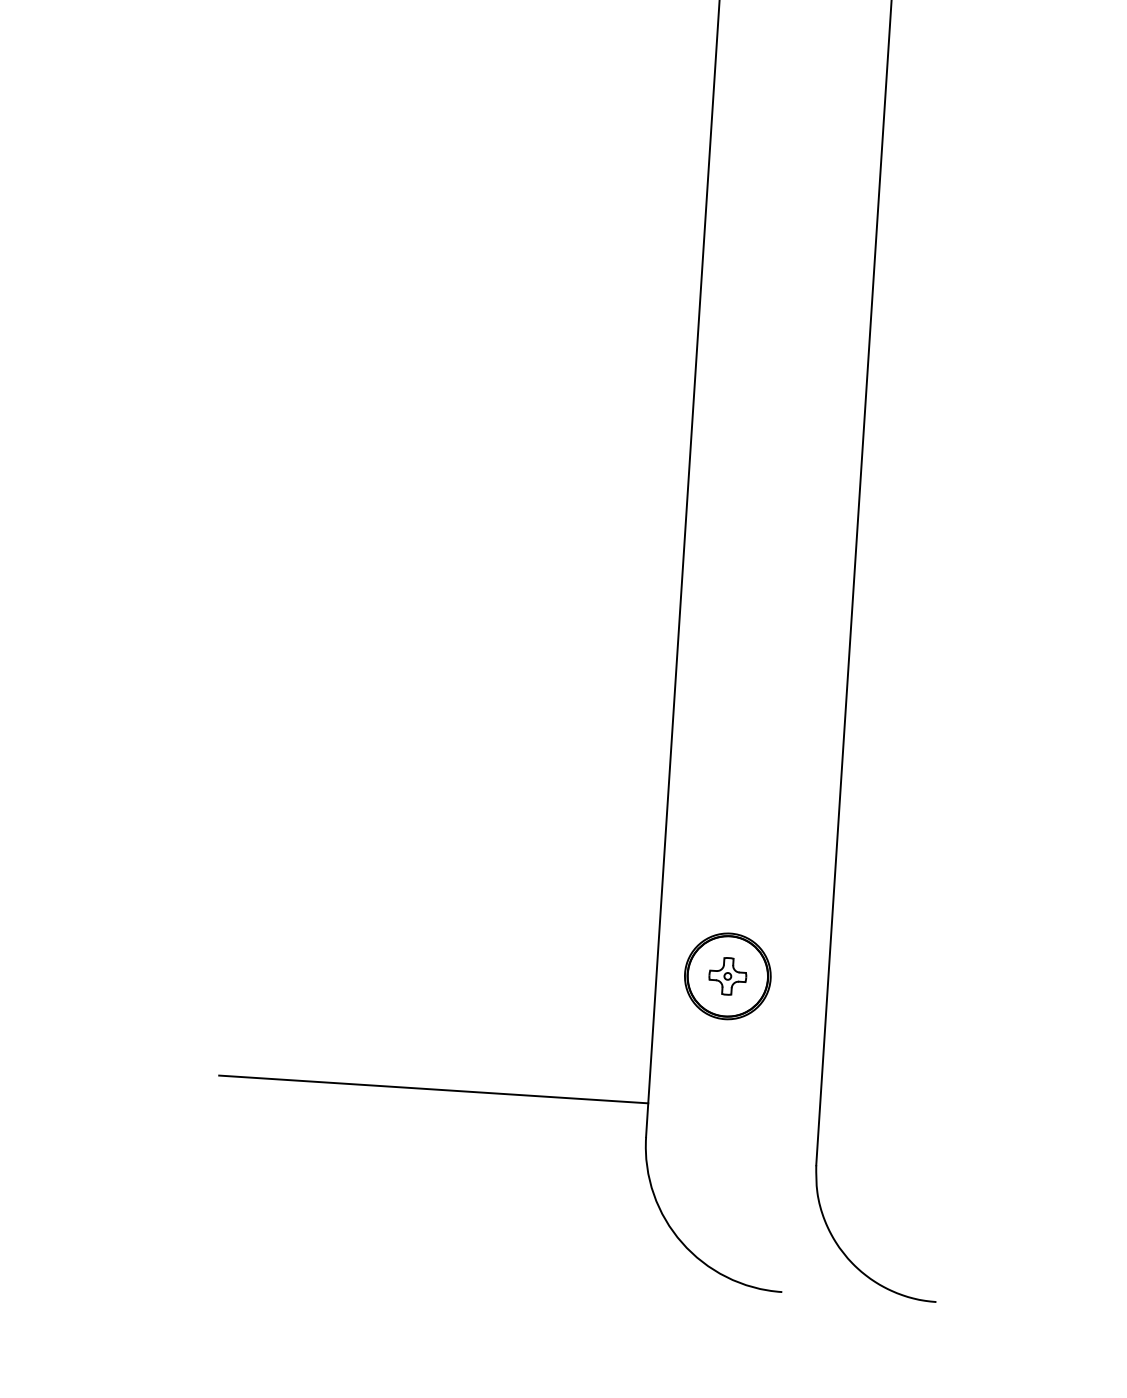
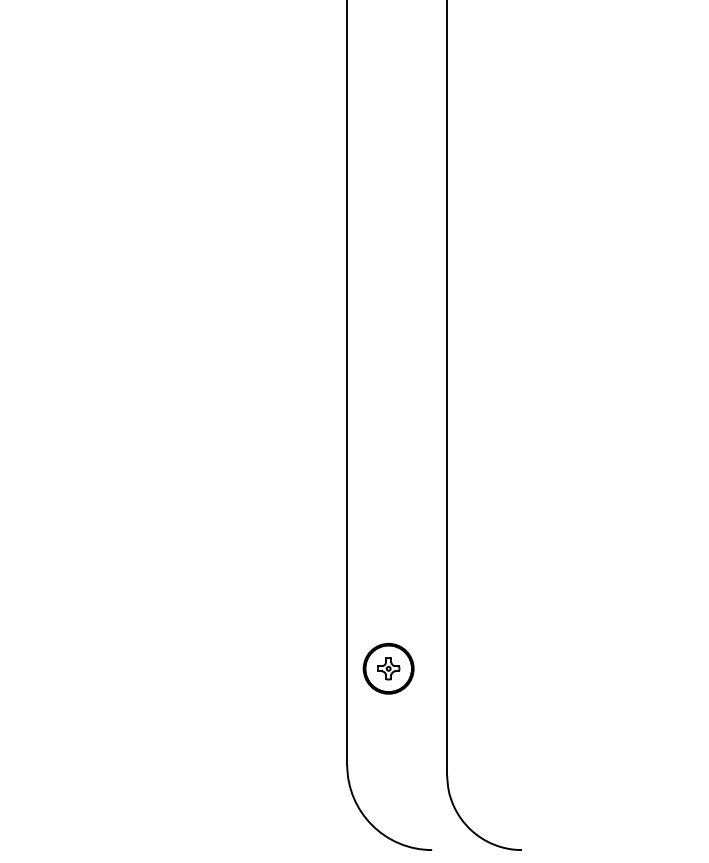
line: (434, 1089) -> (222, 745), removed

